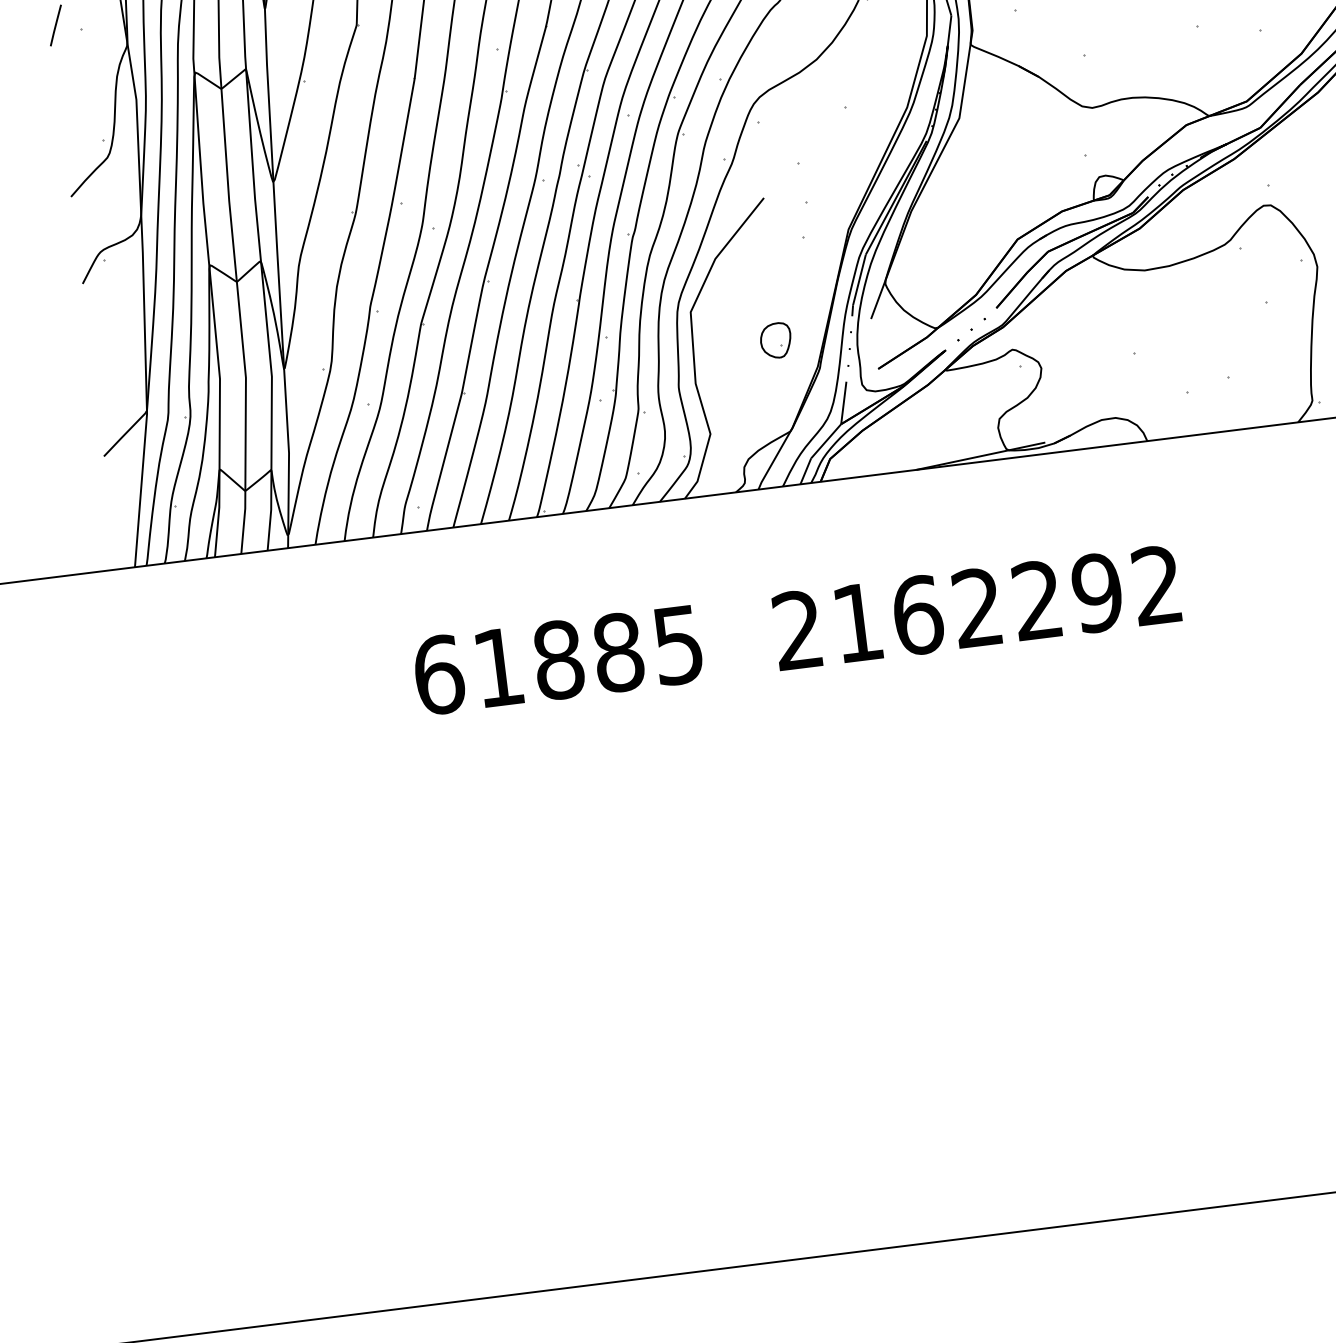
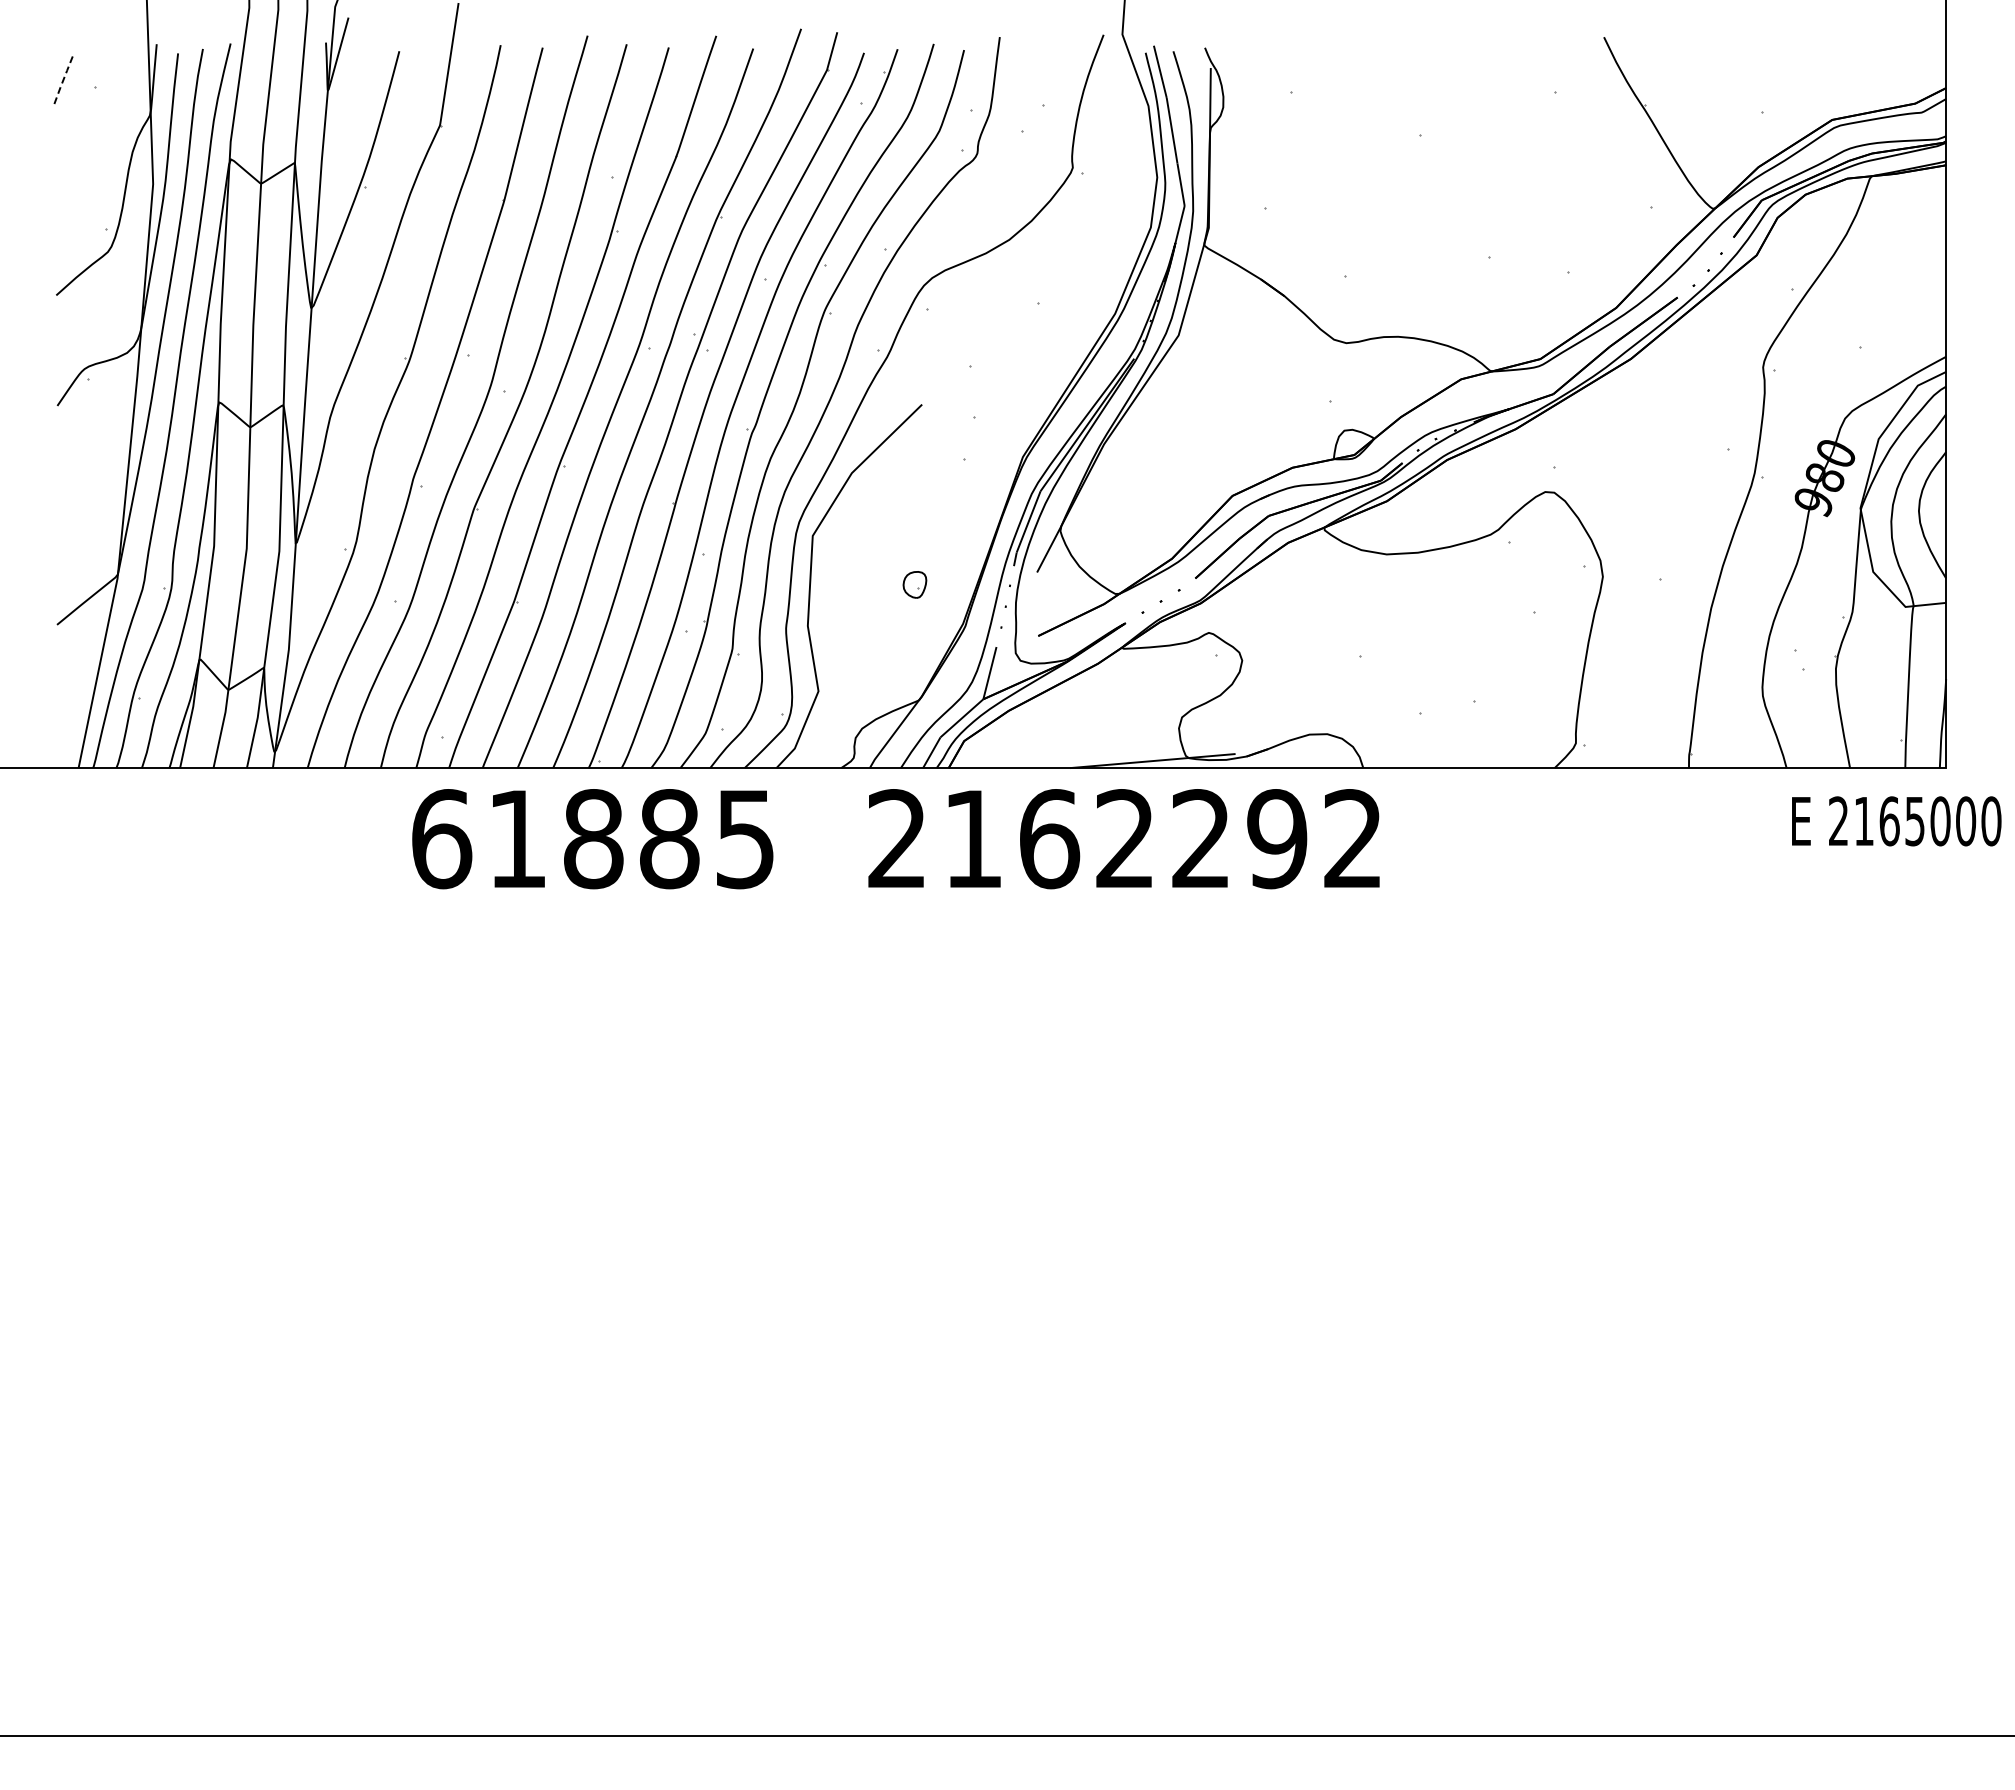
line: (56, 25) -> (64, 78), solid -> dashed
part: (775, 340) -> (914, 584), size x0.6
text: (796, 630) -> (895, 839), moved

